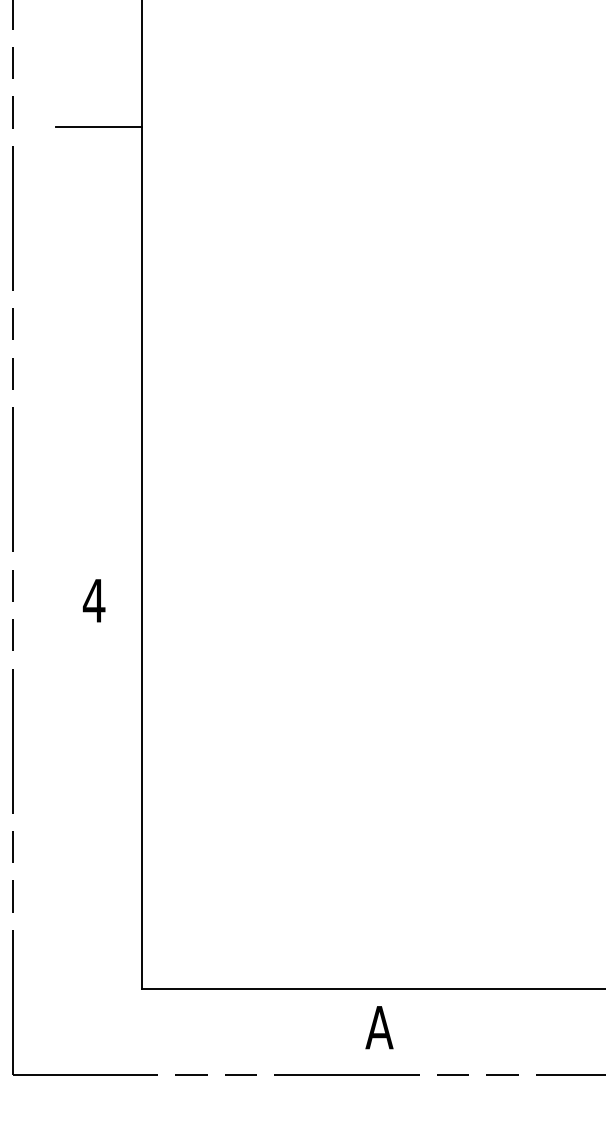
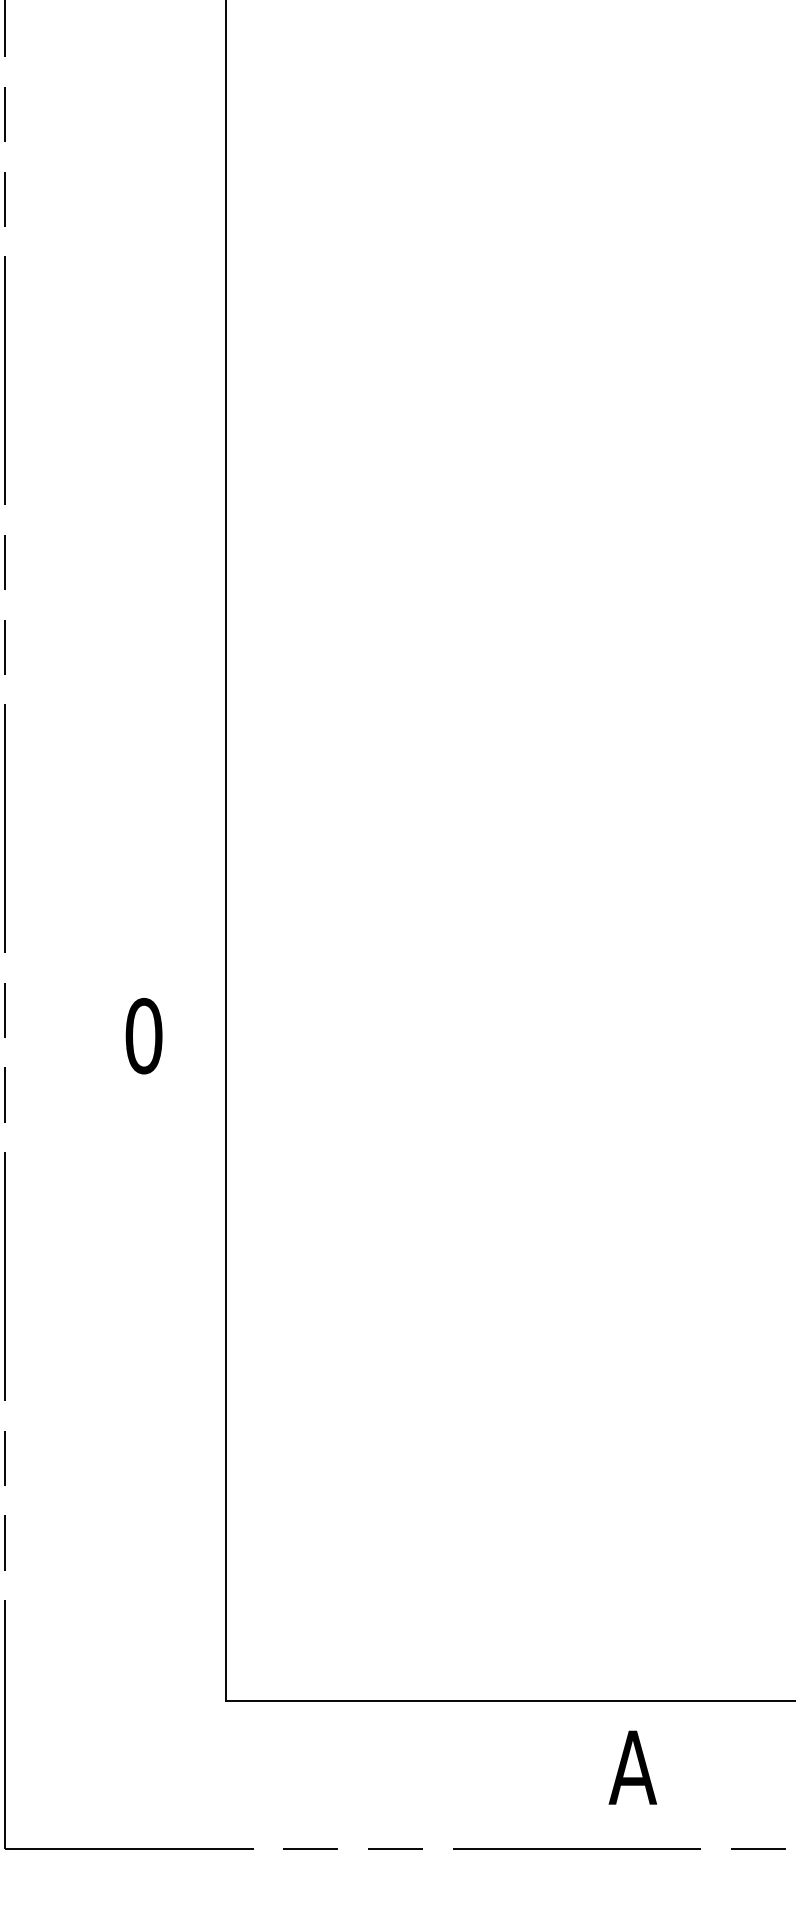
line: (99, 126) -> (153, 223), removed
text: (93, 600) -> (142, 1035), 4 -> 0

